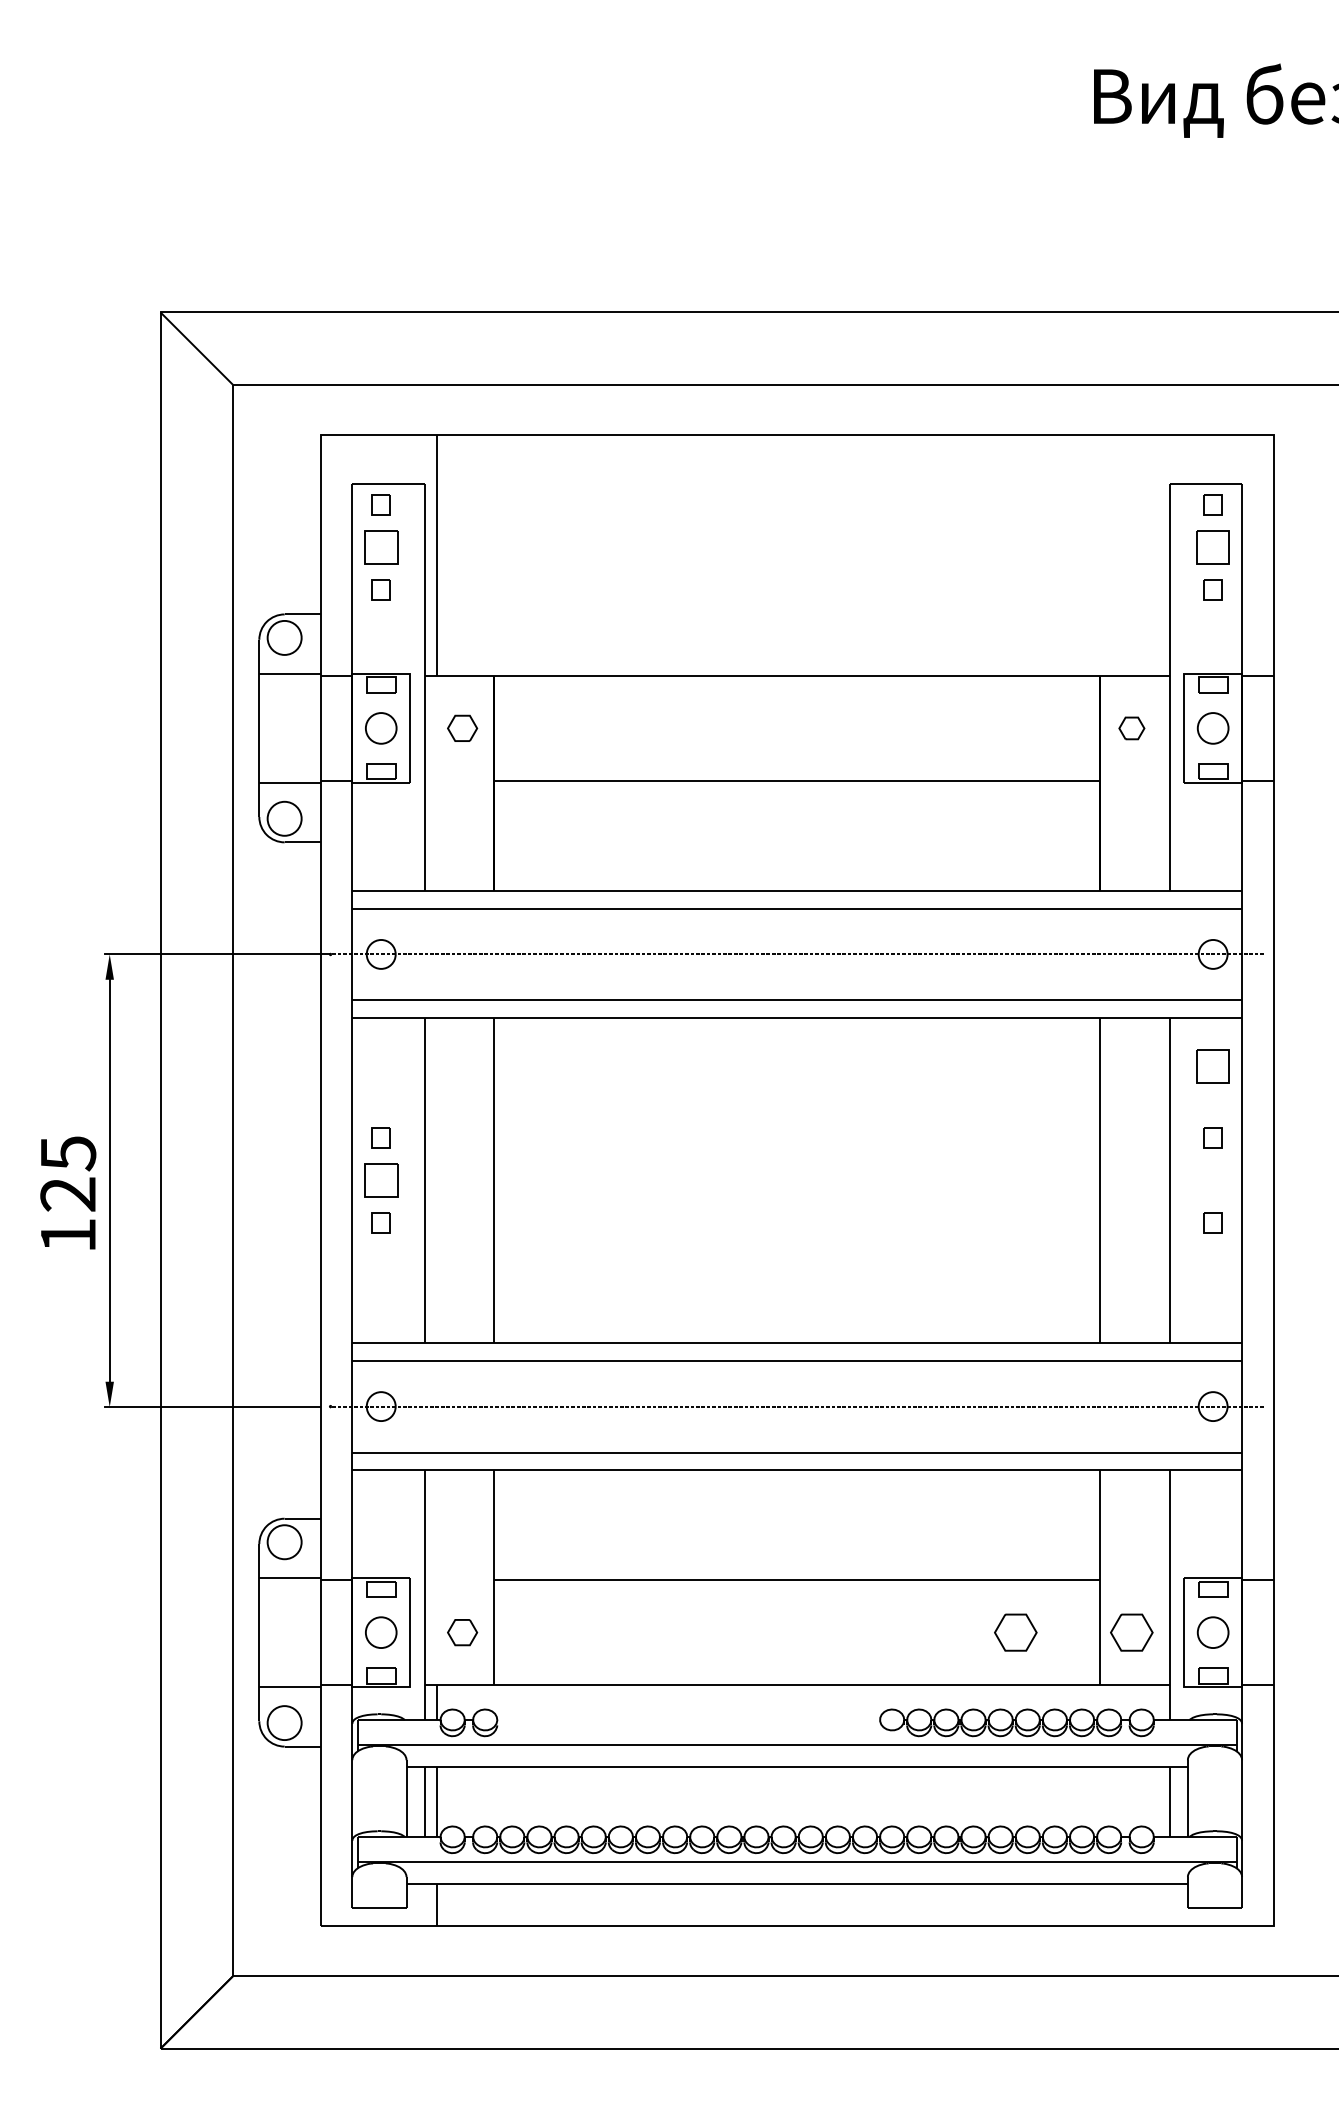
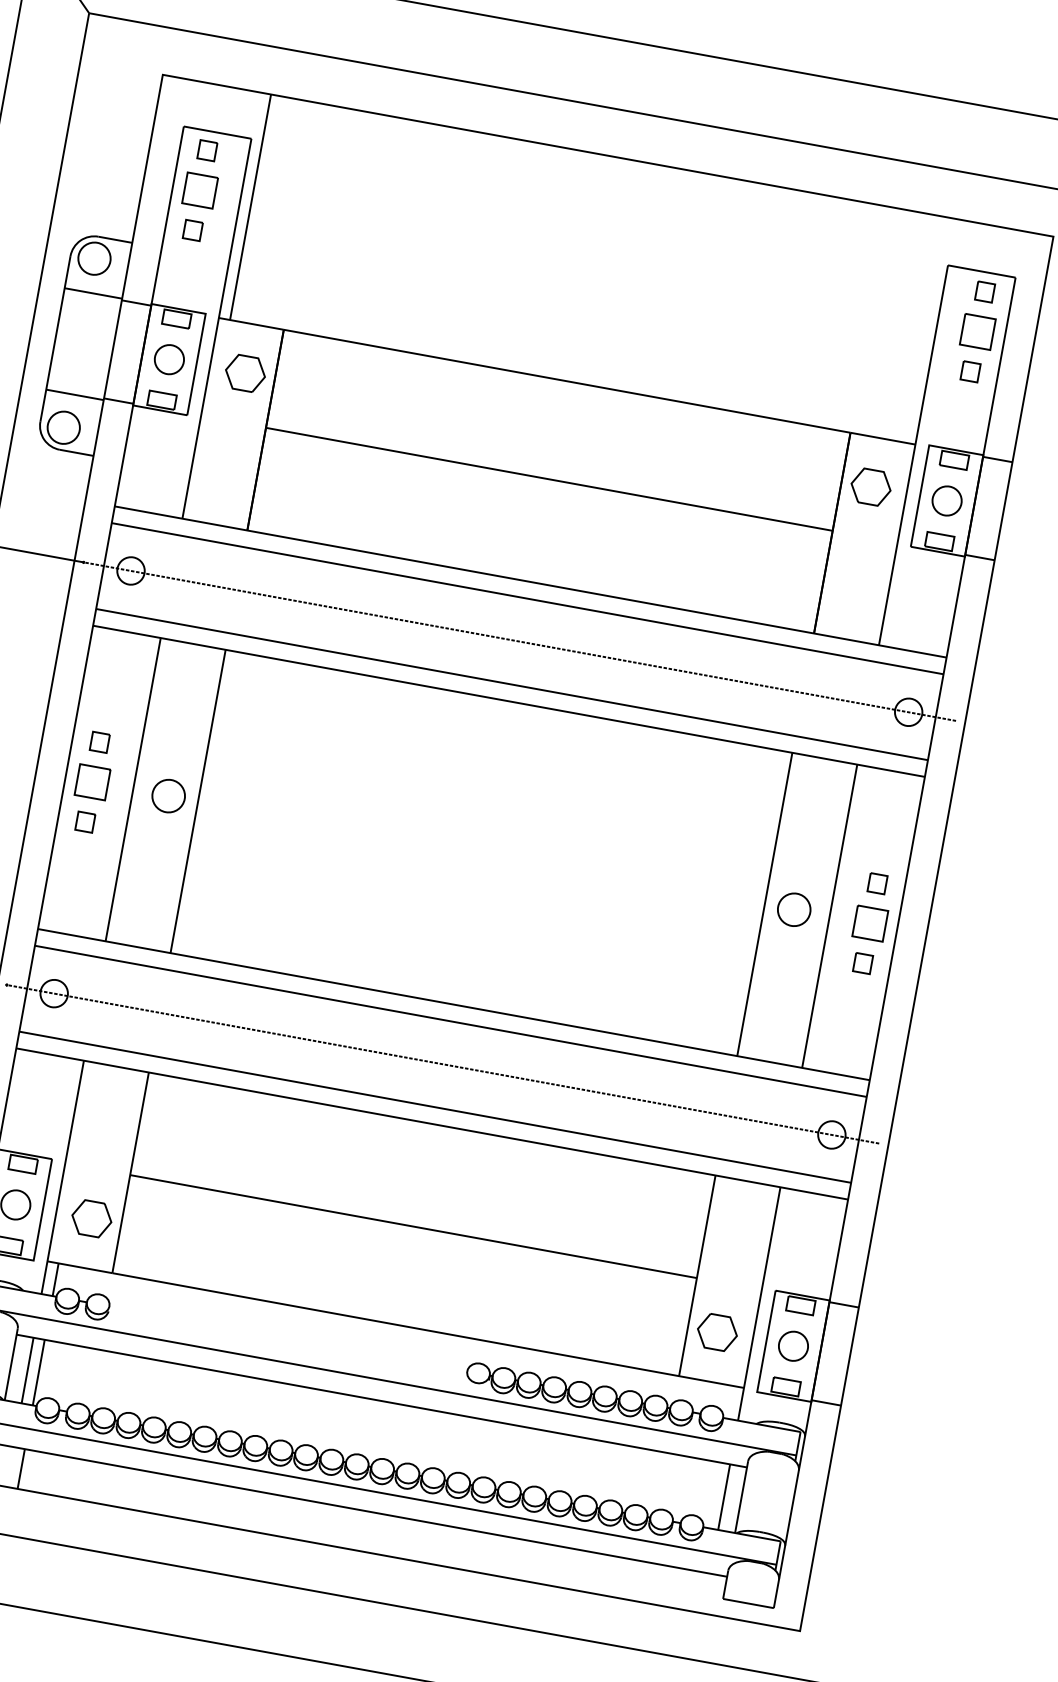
part: (462, 728) -> (245, 373), size x1.43
part: (1131, 728) -> (870, 487), size x1.67
part: (1212, 1066) -> (869, 923), moved
part: (462, 1180) -> (168, 796), added
part: (1131, 1180) -> (793, 909), added
part: (462, 1632) -> (91, 1218), size x1.43
part: (1015, 1632) -> (608, 1312), removed

